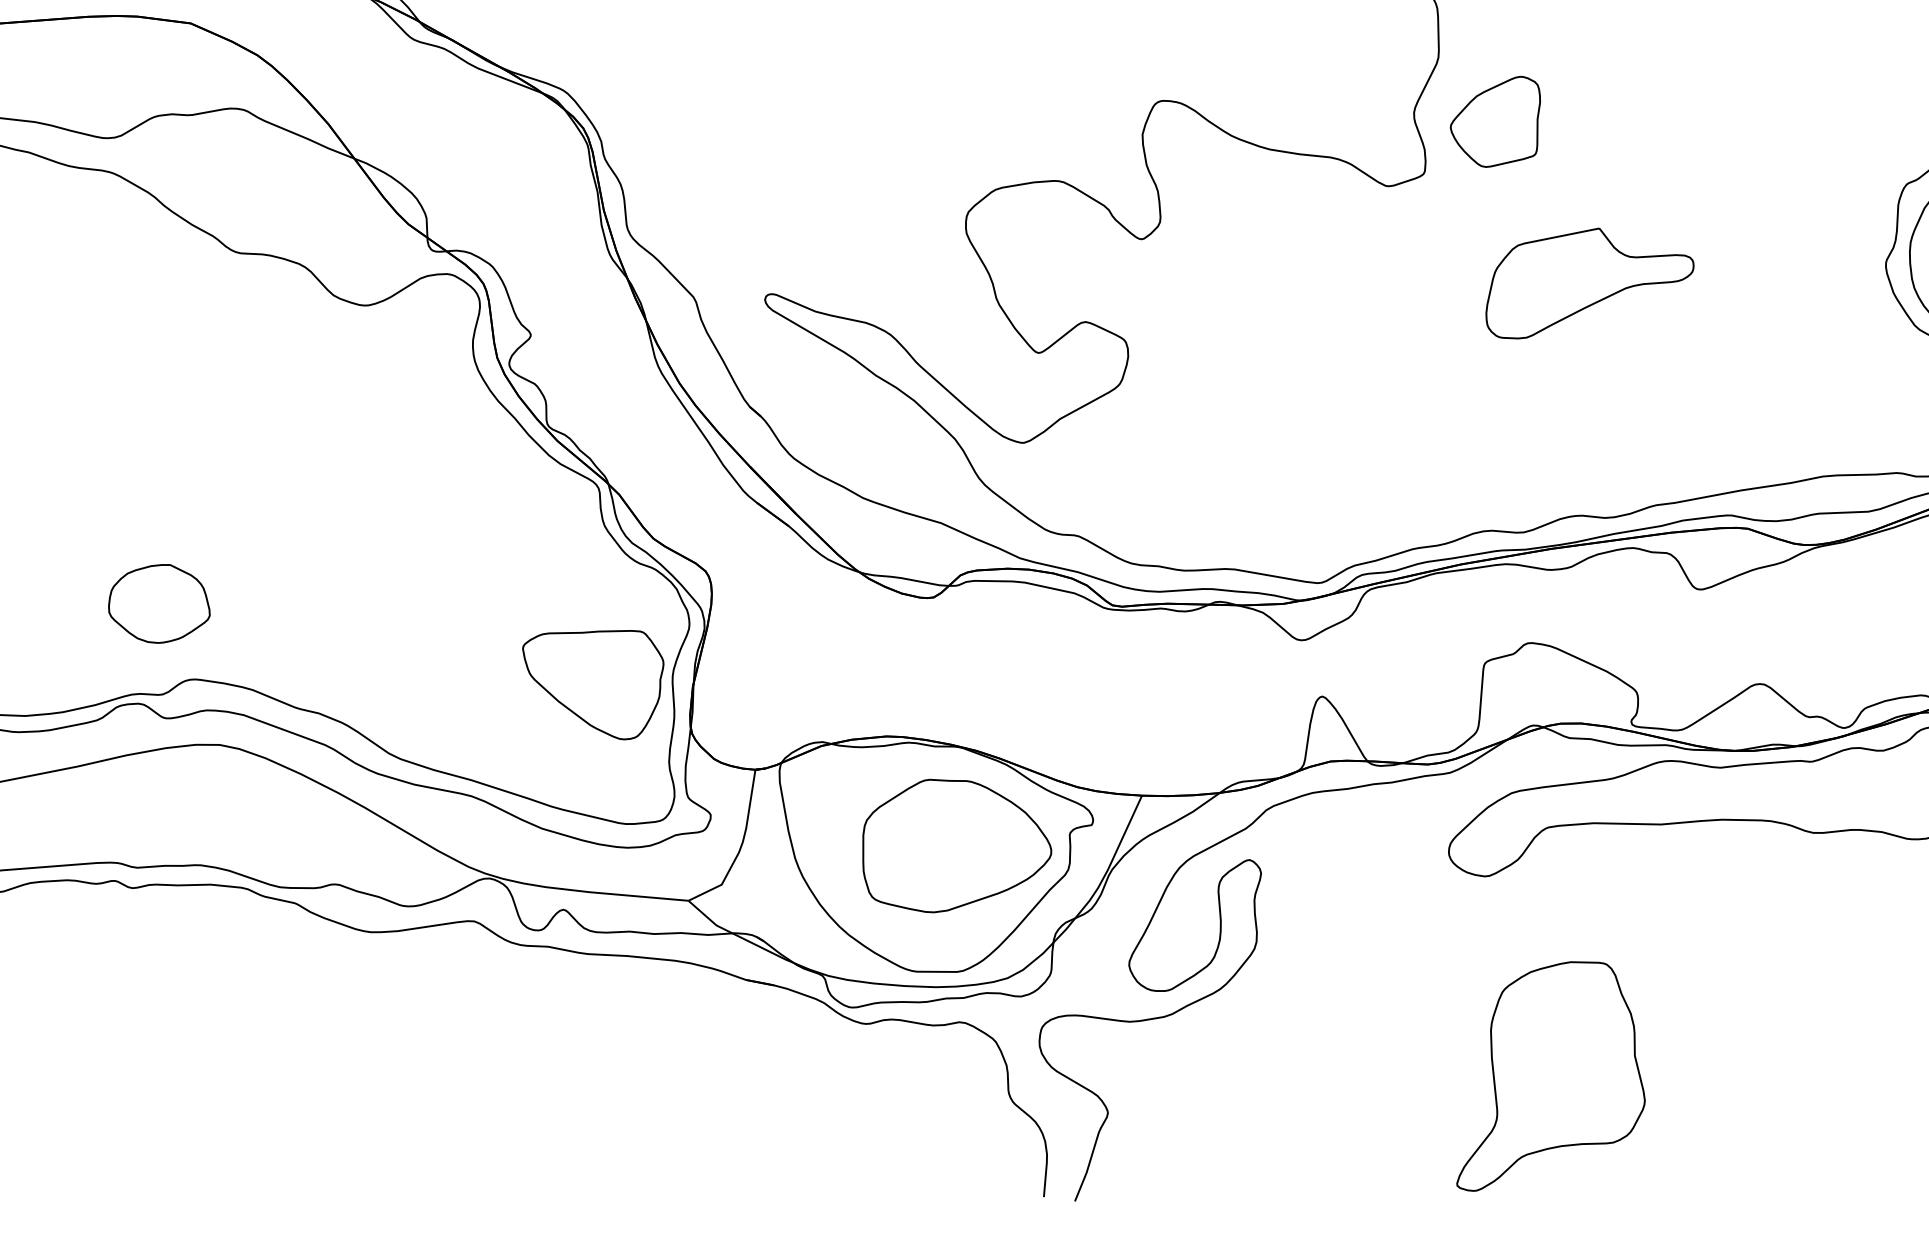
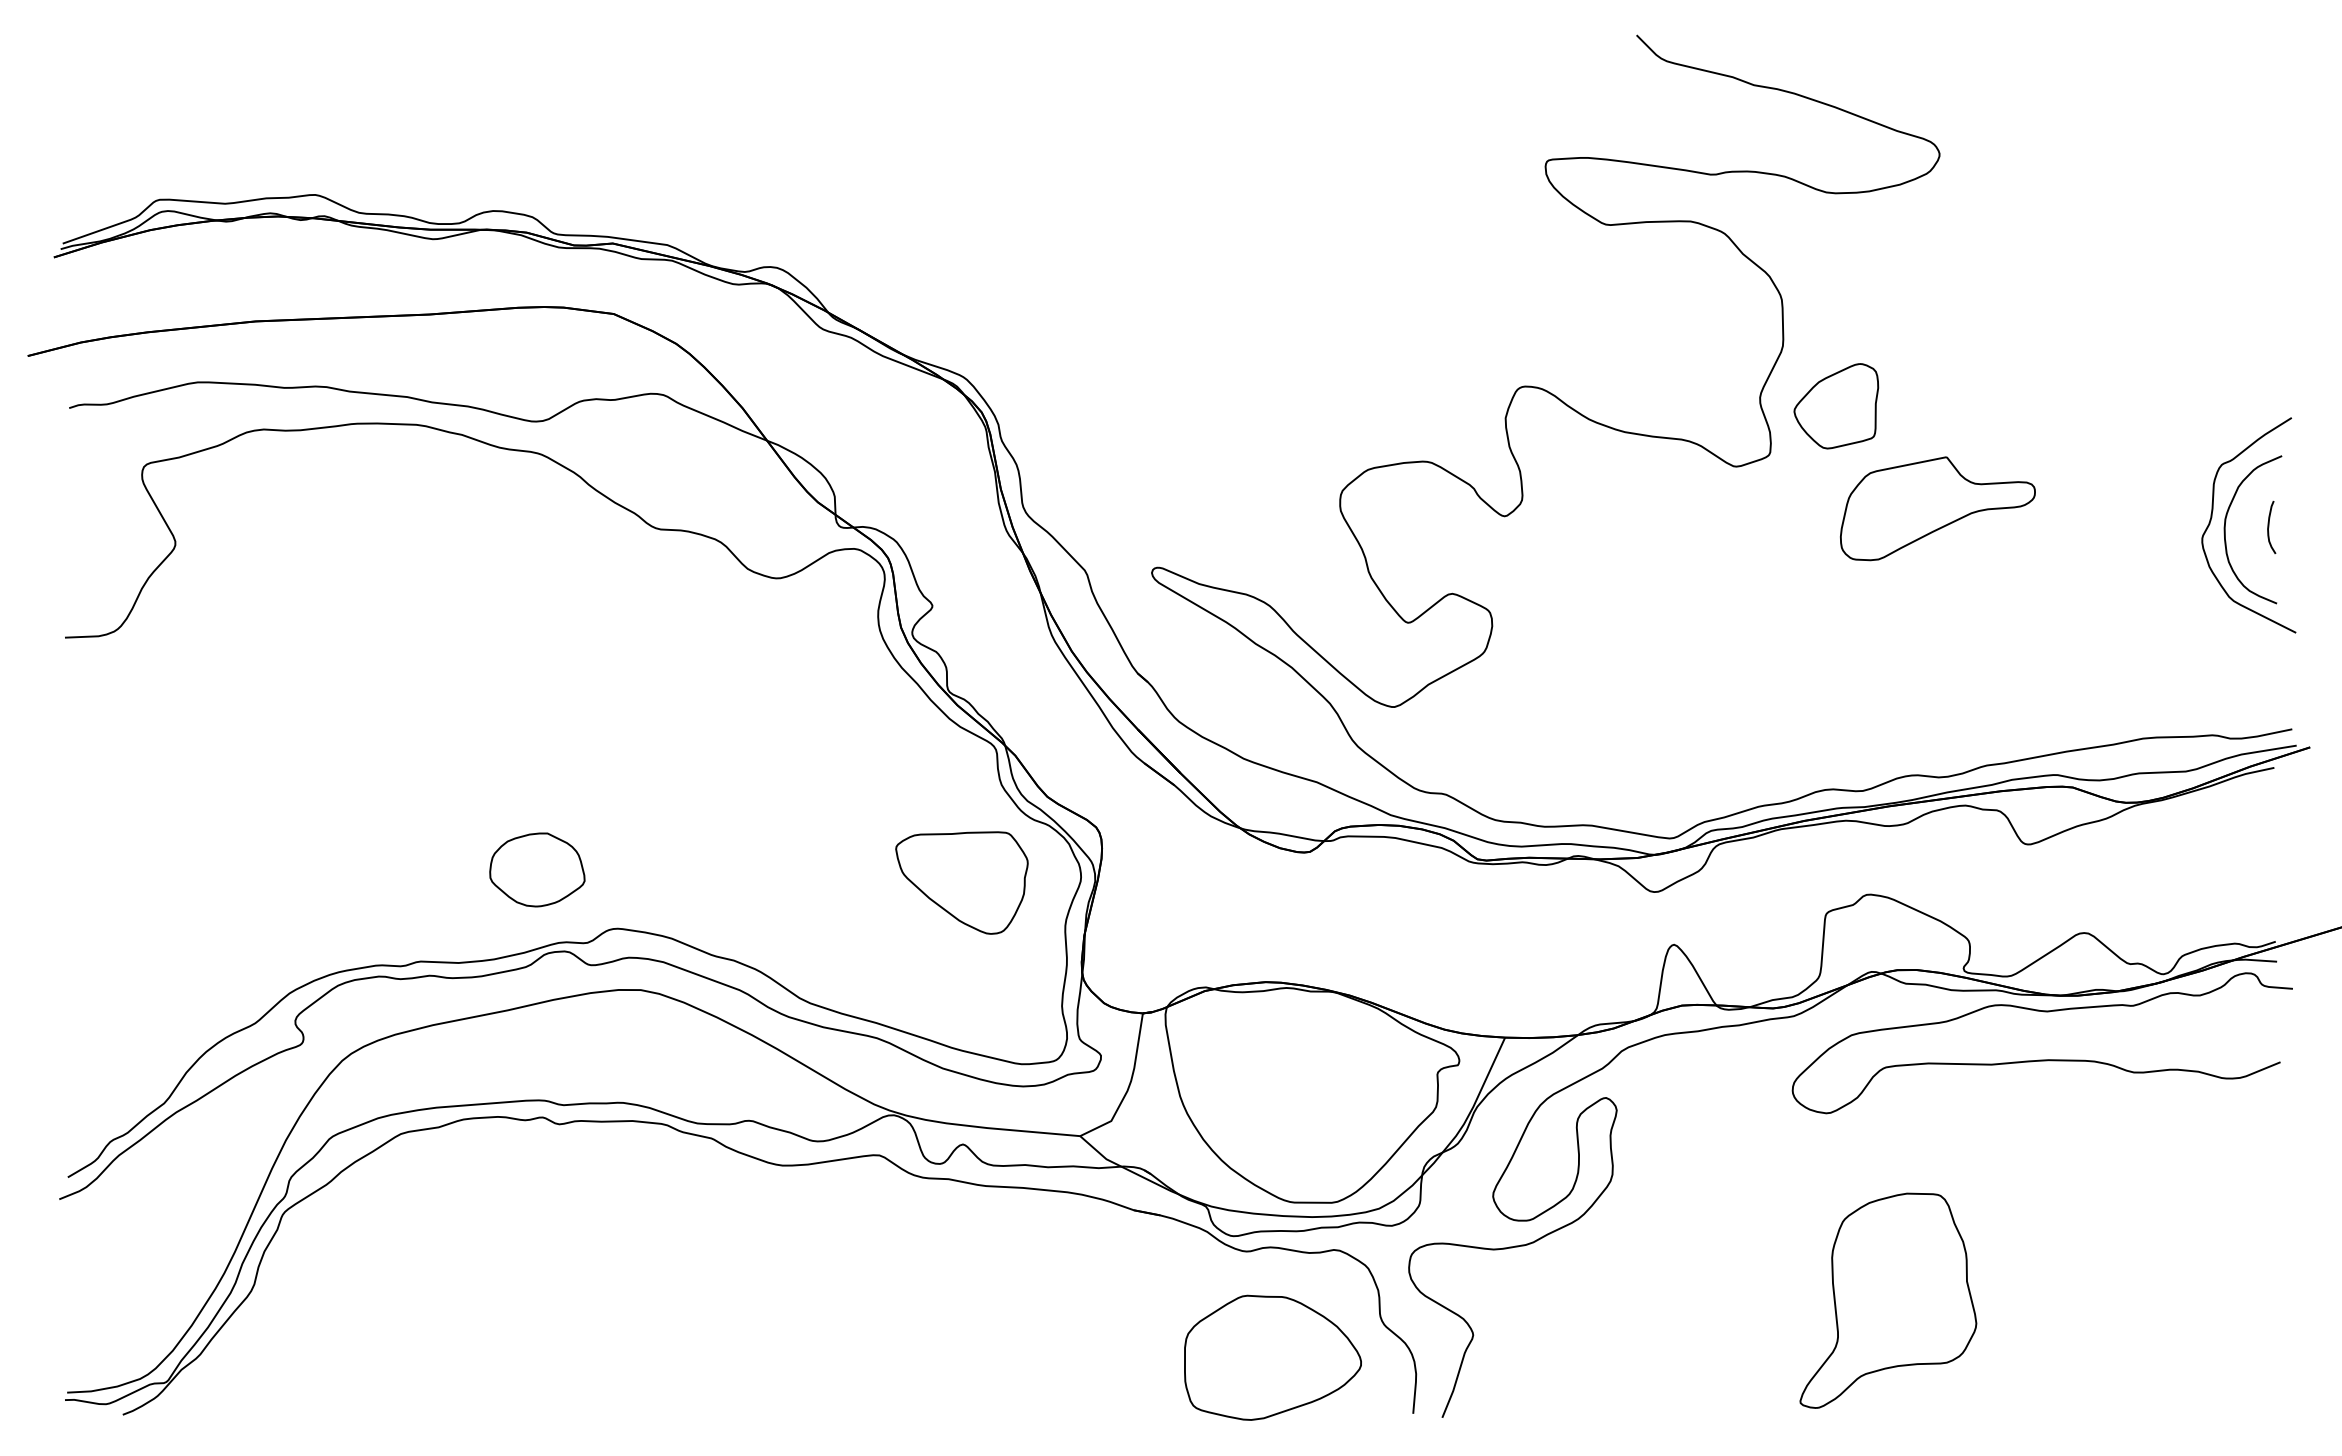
part: (1589, 283) -> (1937, 508), moved
part: (159, 603) -> (537, 869), moved
part: (592, 684) -> (961, 882), moved
part: (956, 845) -> (1272, 1357), moved

